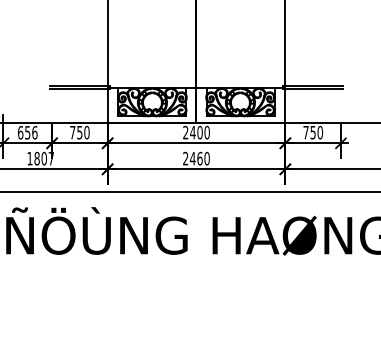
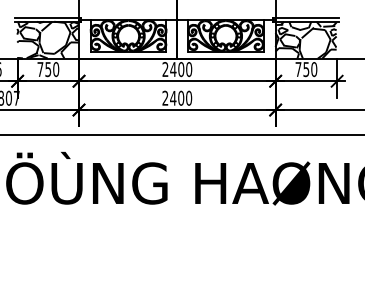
hatch: (79, 105) -> (47, 39), added
hatch: (312, 105) -> (305, 39), added
text: (199, 158) -> (180, 98), 2460 -> 2400

